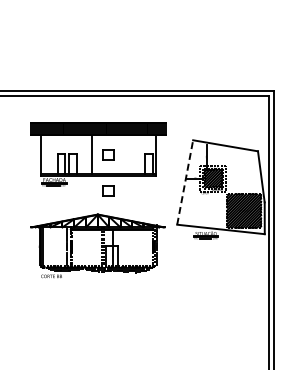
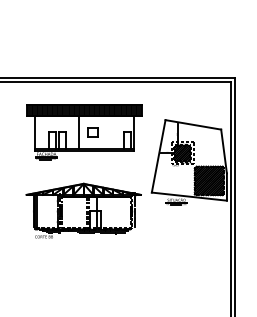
line: (185, 182) -> (158, 156), dashed -> solid
part: (108, 190) -> (92, 163), removed

